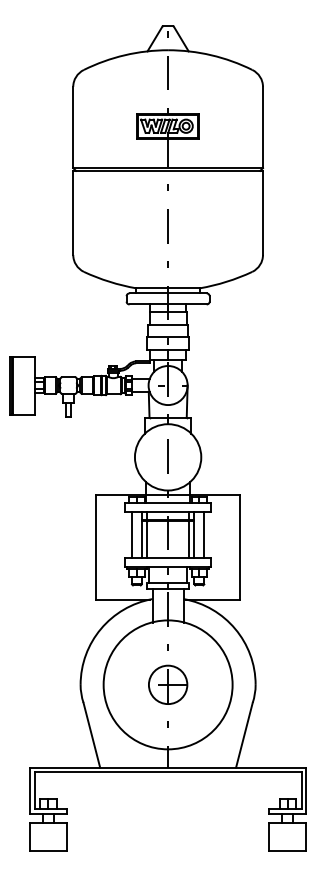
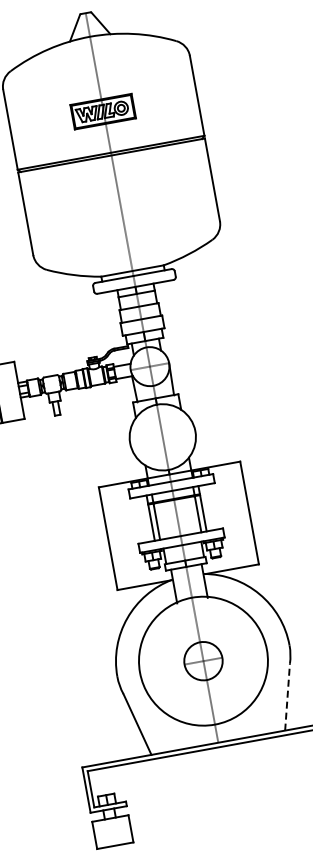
line: (131, 534) -> (140, 519), removed
line: (204, 534) -> (212, 506), removed
line: (244, 735) -> (287, 697), solid -> dashed

